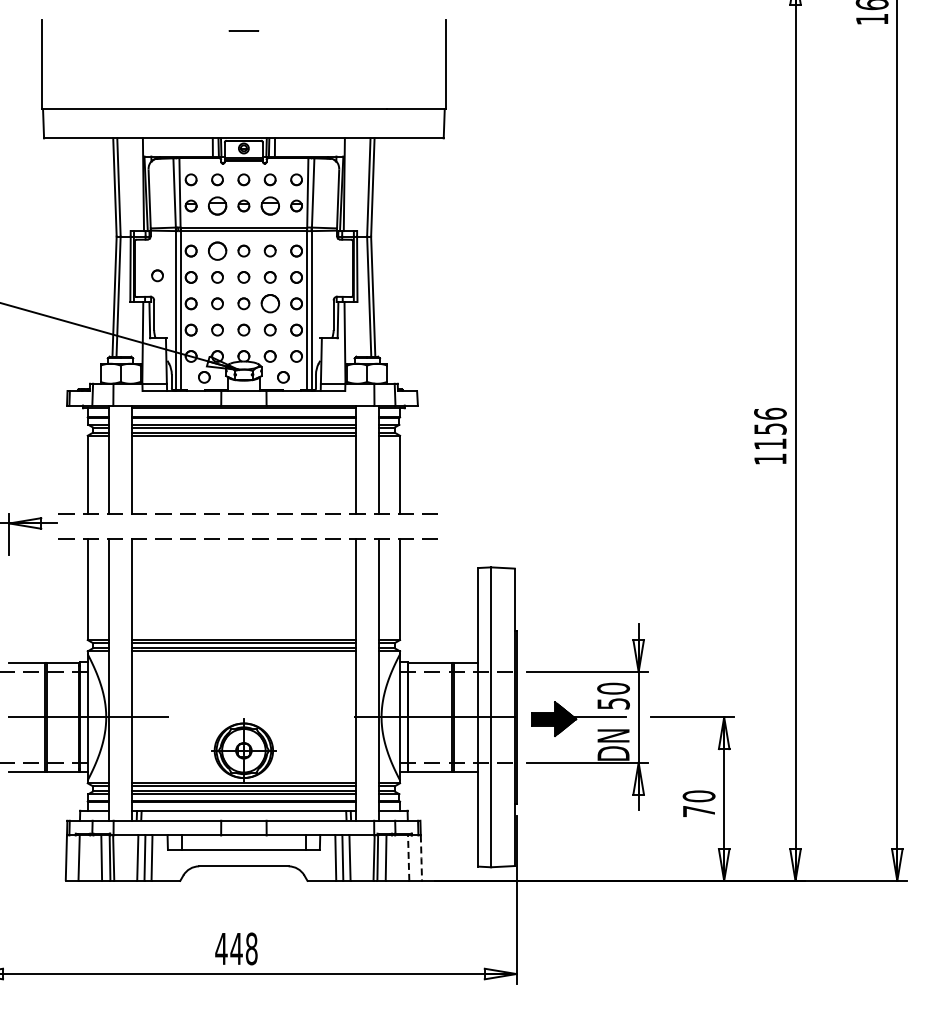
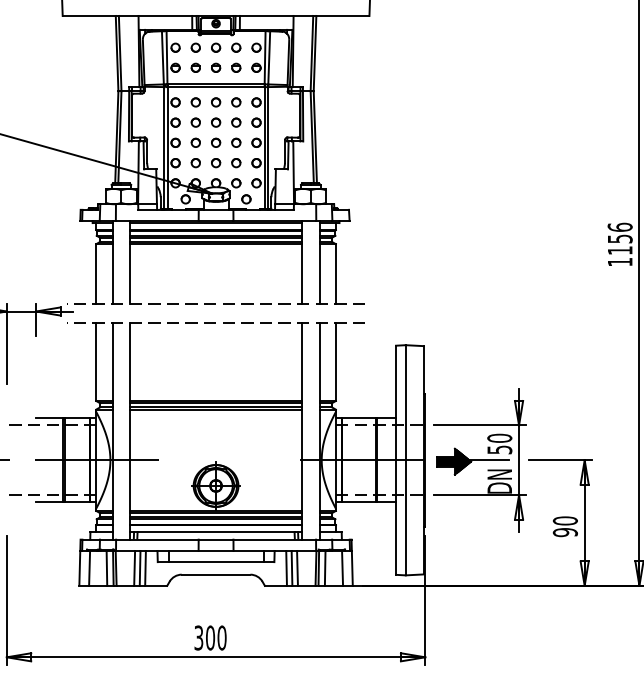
part: (217, 205) -> (195, 67), size x0.62
part: (269, 205) -> (235, 67), size x0.62
part: (217, 250) -> (195, 101), size x0.62
part: (157, 275) -> (149, 121), removed
part: (269, 303) -> (235, 142), size x0.62
text: (698, 811) -> (564, 532), 70 -> 90
line: (408, 858) -> (342, 568), dashed -> solid
line: (421, 858) -> (352, 568), dashed -> solid
text: (236, 948) -> (210, 637), 448 -> 300

